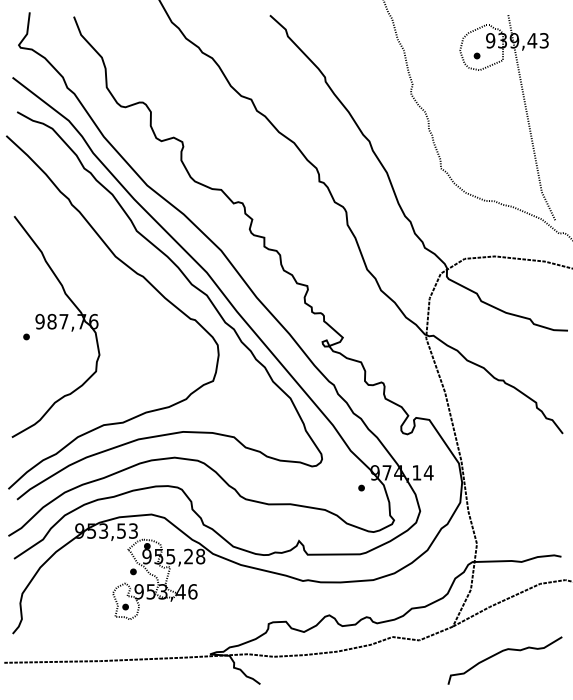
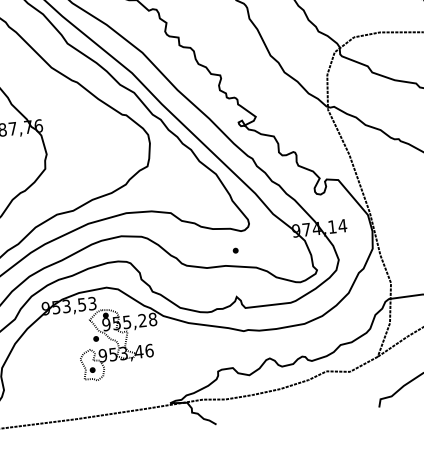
part: (361, 487) -> (235, 250), moved

